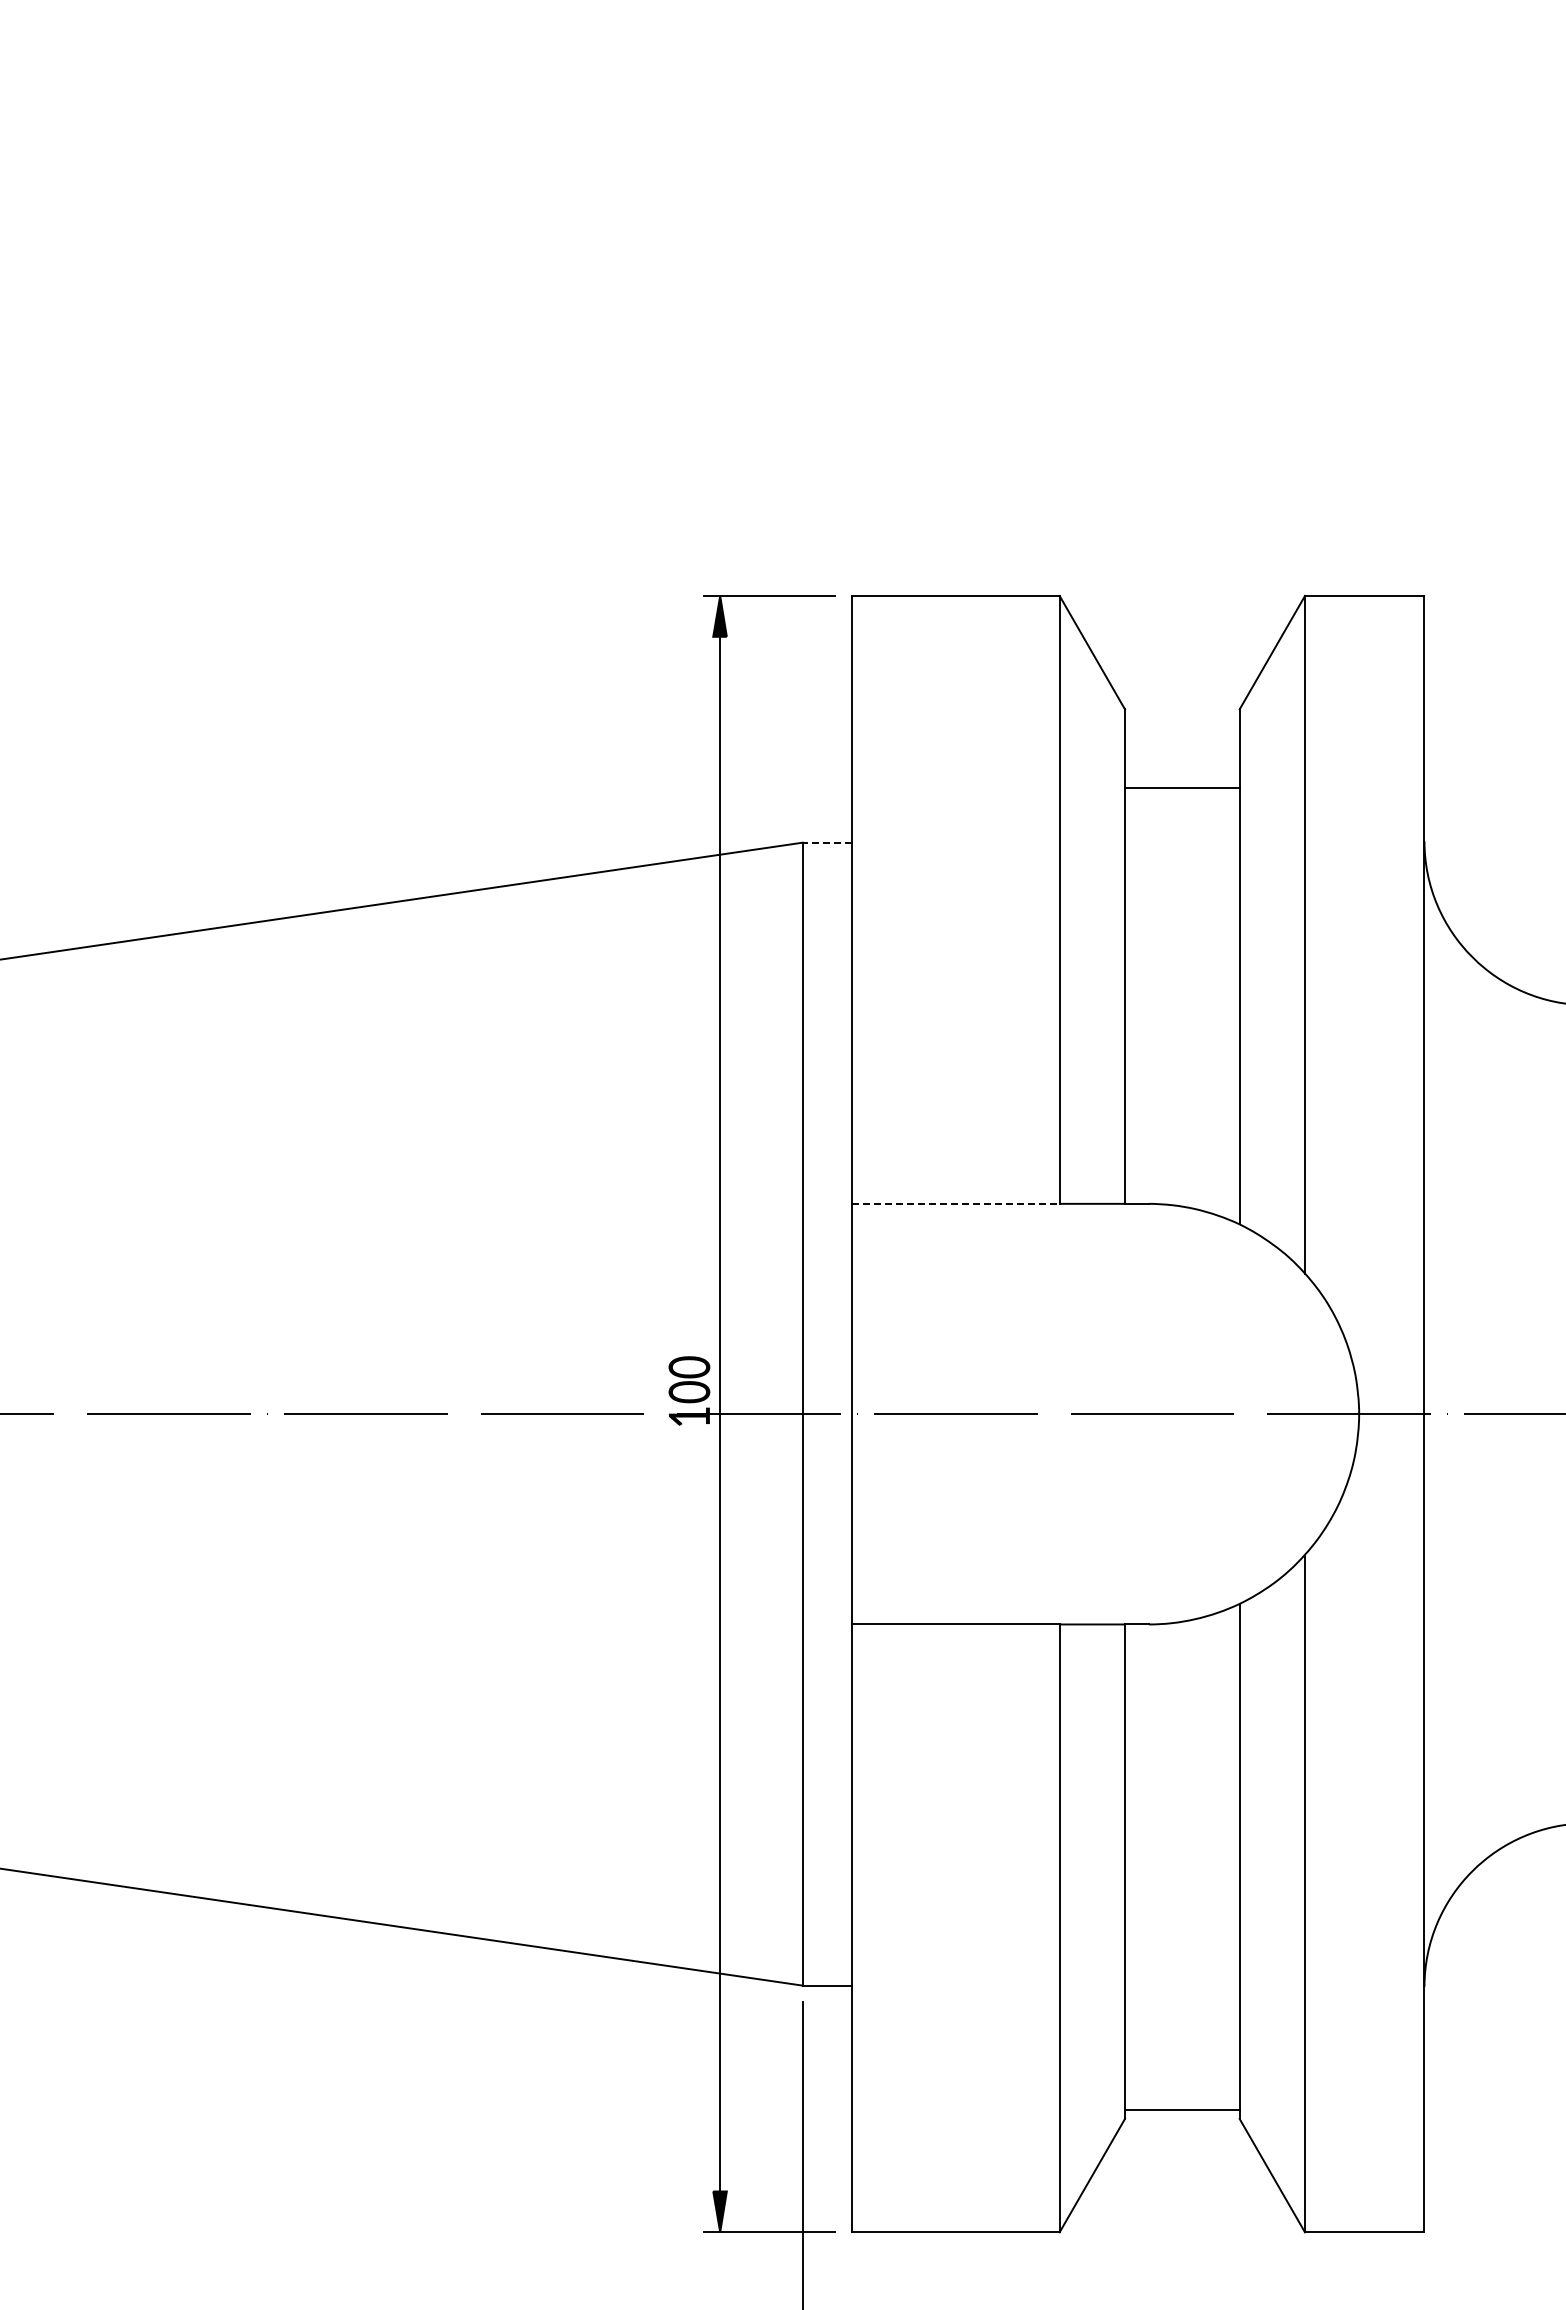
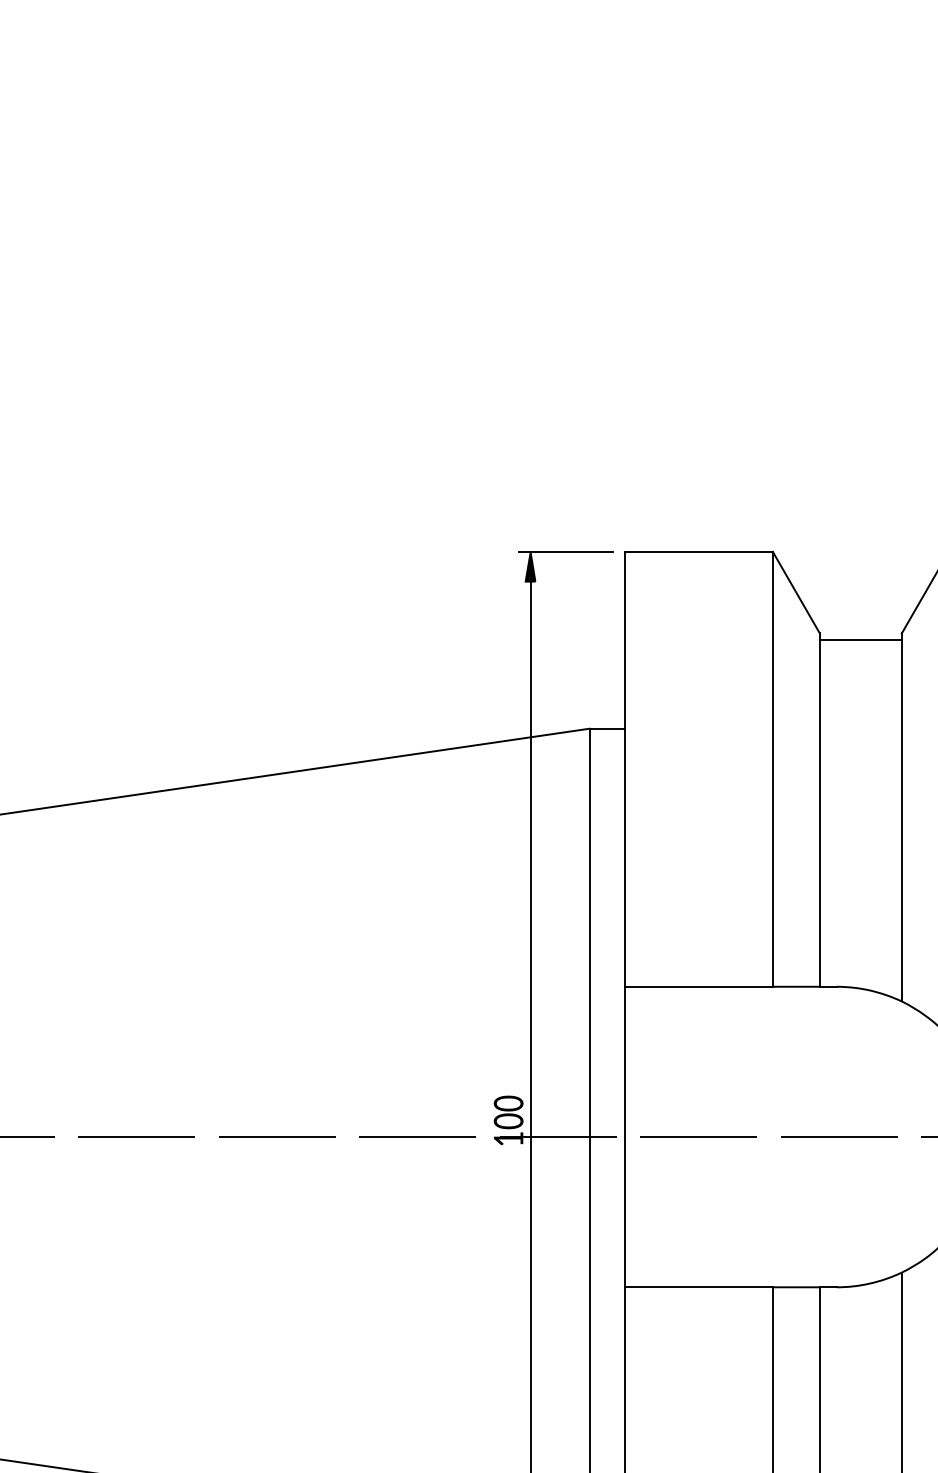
line: (1181, 787) -> (860, 639), moved
line: (827, 842) -> (607, 728), dashed -> solid
line: (955, 1203) -> (698, 986), dashed -> solid

